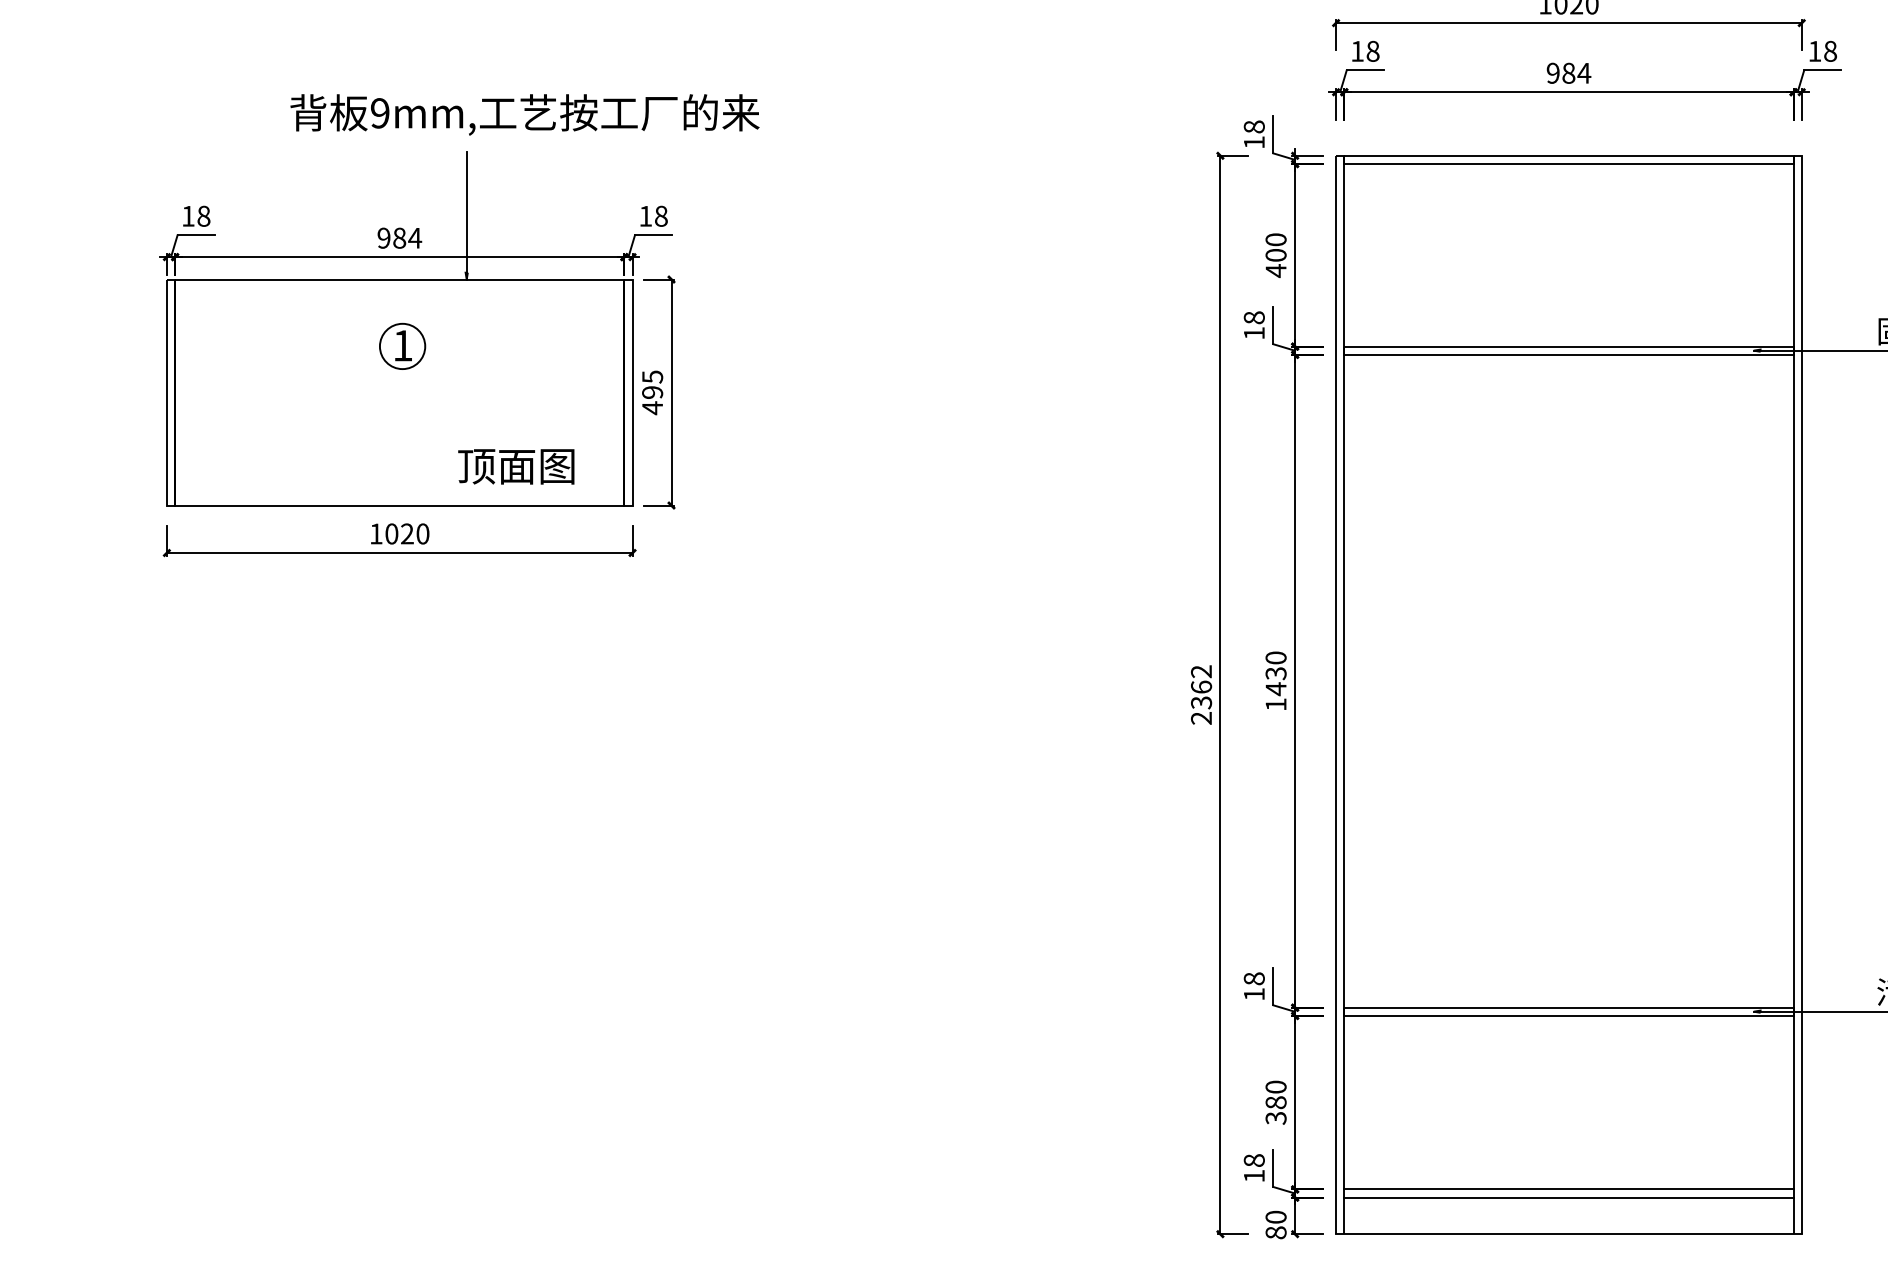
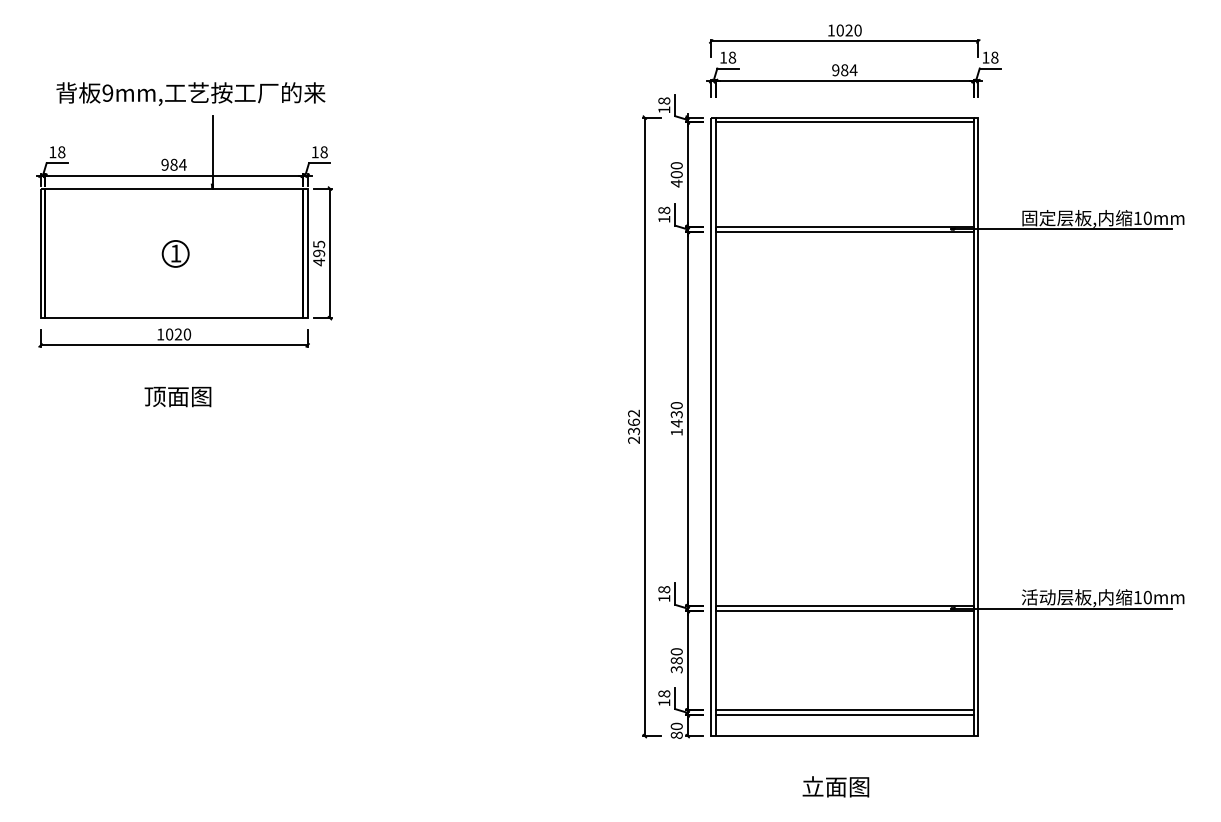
text: (524, 113) -> (190, 93), moved
part: (402, 345) -> (175, 253), moved
text: (515, 465) -> (177, 396), moved

